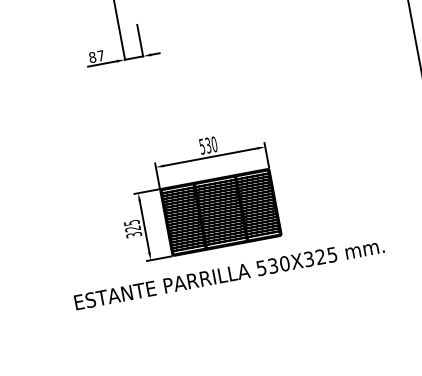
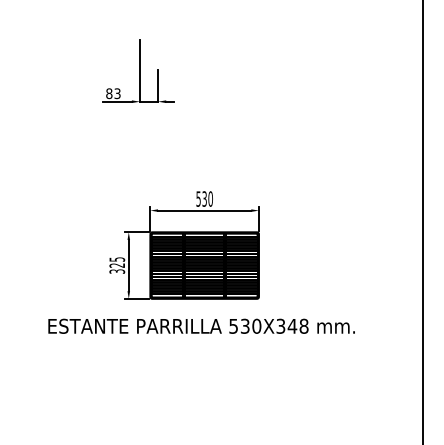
text: (100, 55) -> (117, 93), 87 -> 83
text: (325, 255) -> (297, 325), 530X325 -> 530X348

